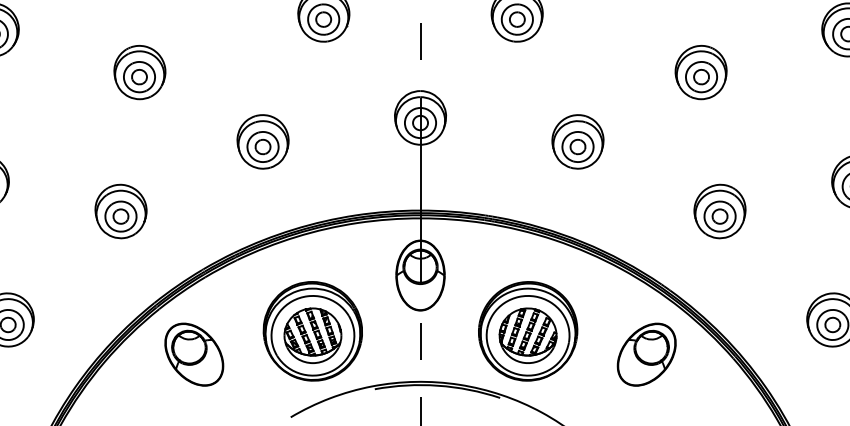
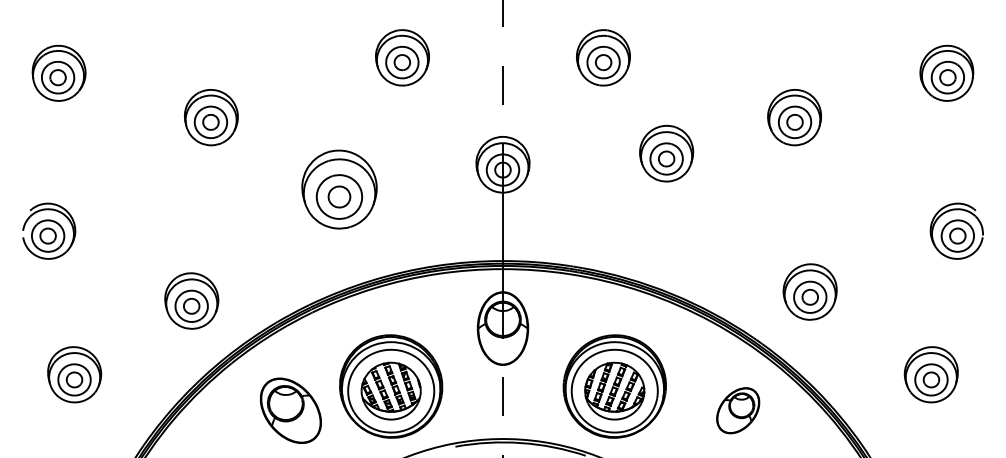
part: (262, 141) -> (338, 189), size x1.4
part: (577, 141) -> (666, 153), moved
part: (120, 211) -> (191, 300), moved
part: (719, 211) -> (809, 291), moved
part: (193, 354) -> (290, 410), moved
part: (647, 354) -> (738, 410), size x0.7

